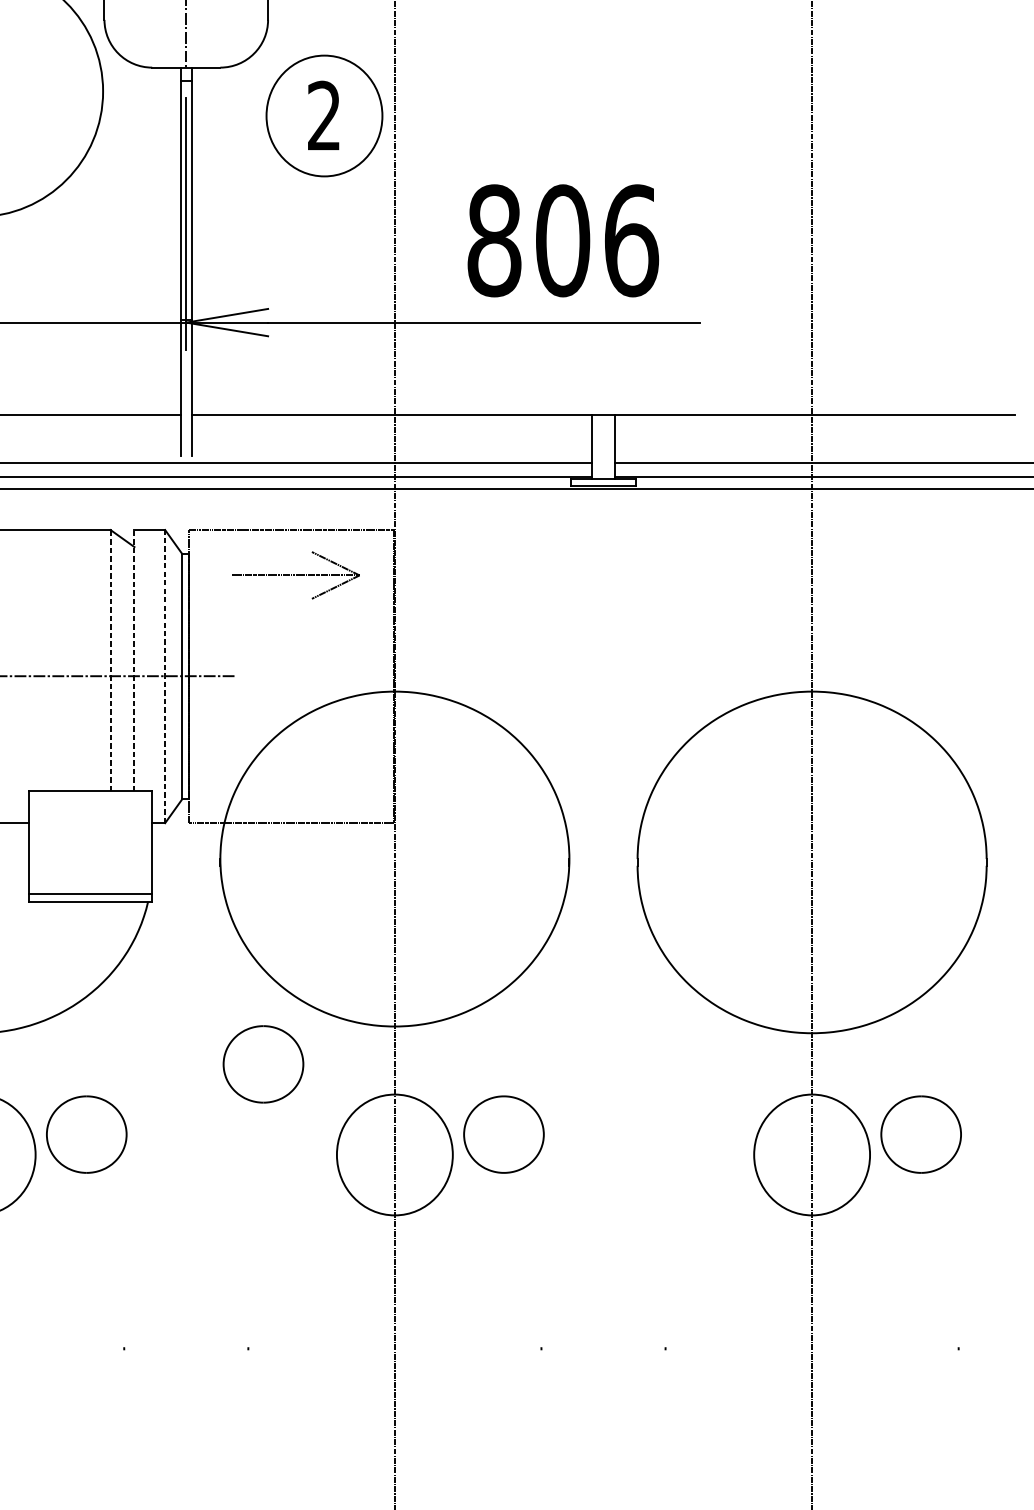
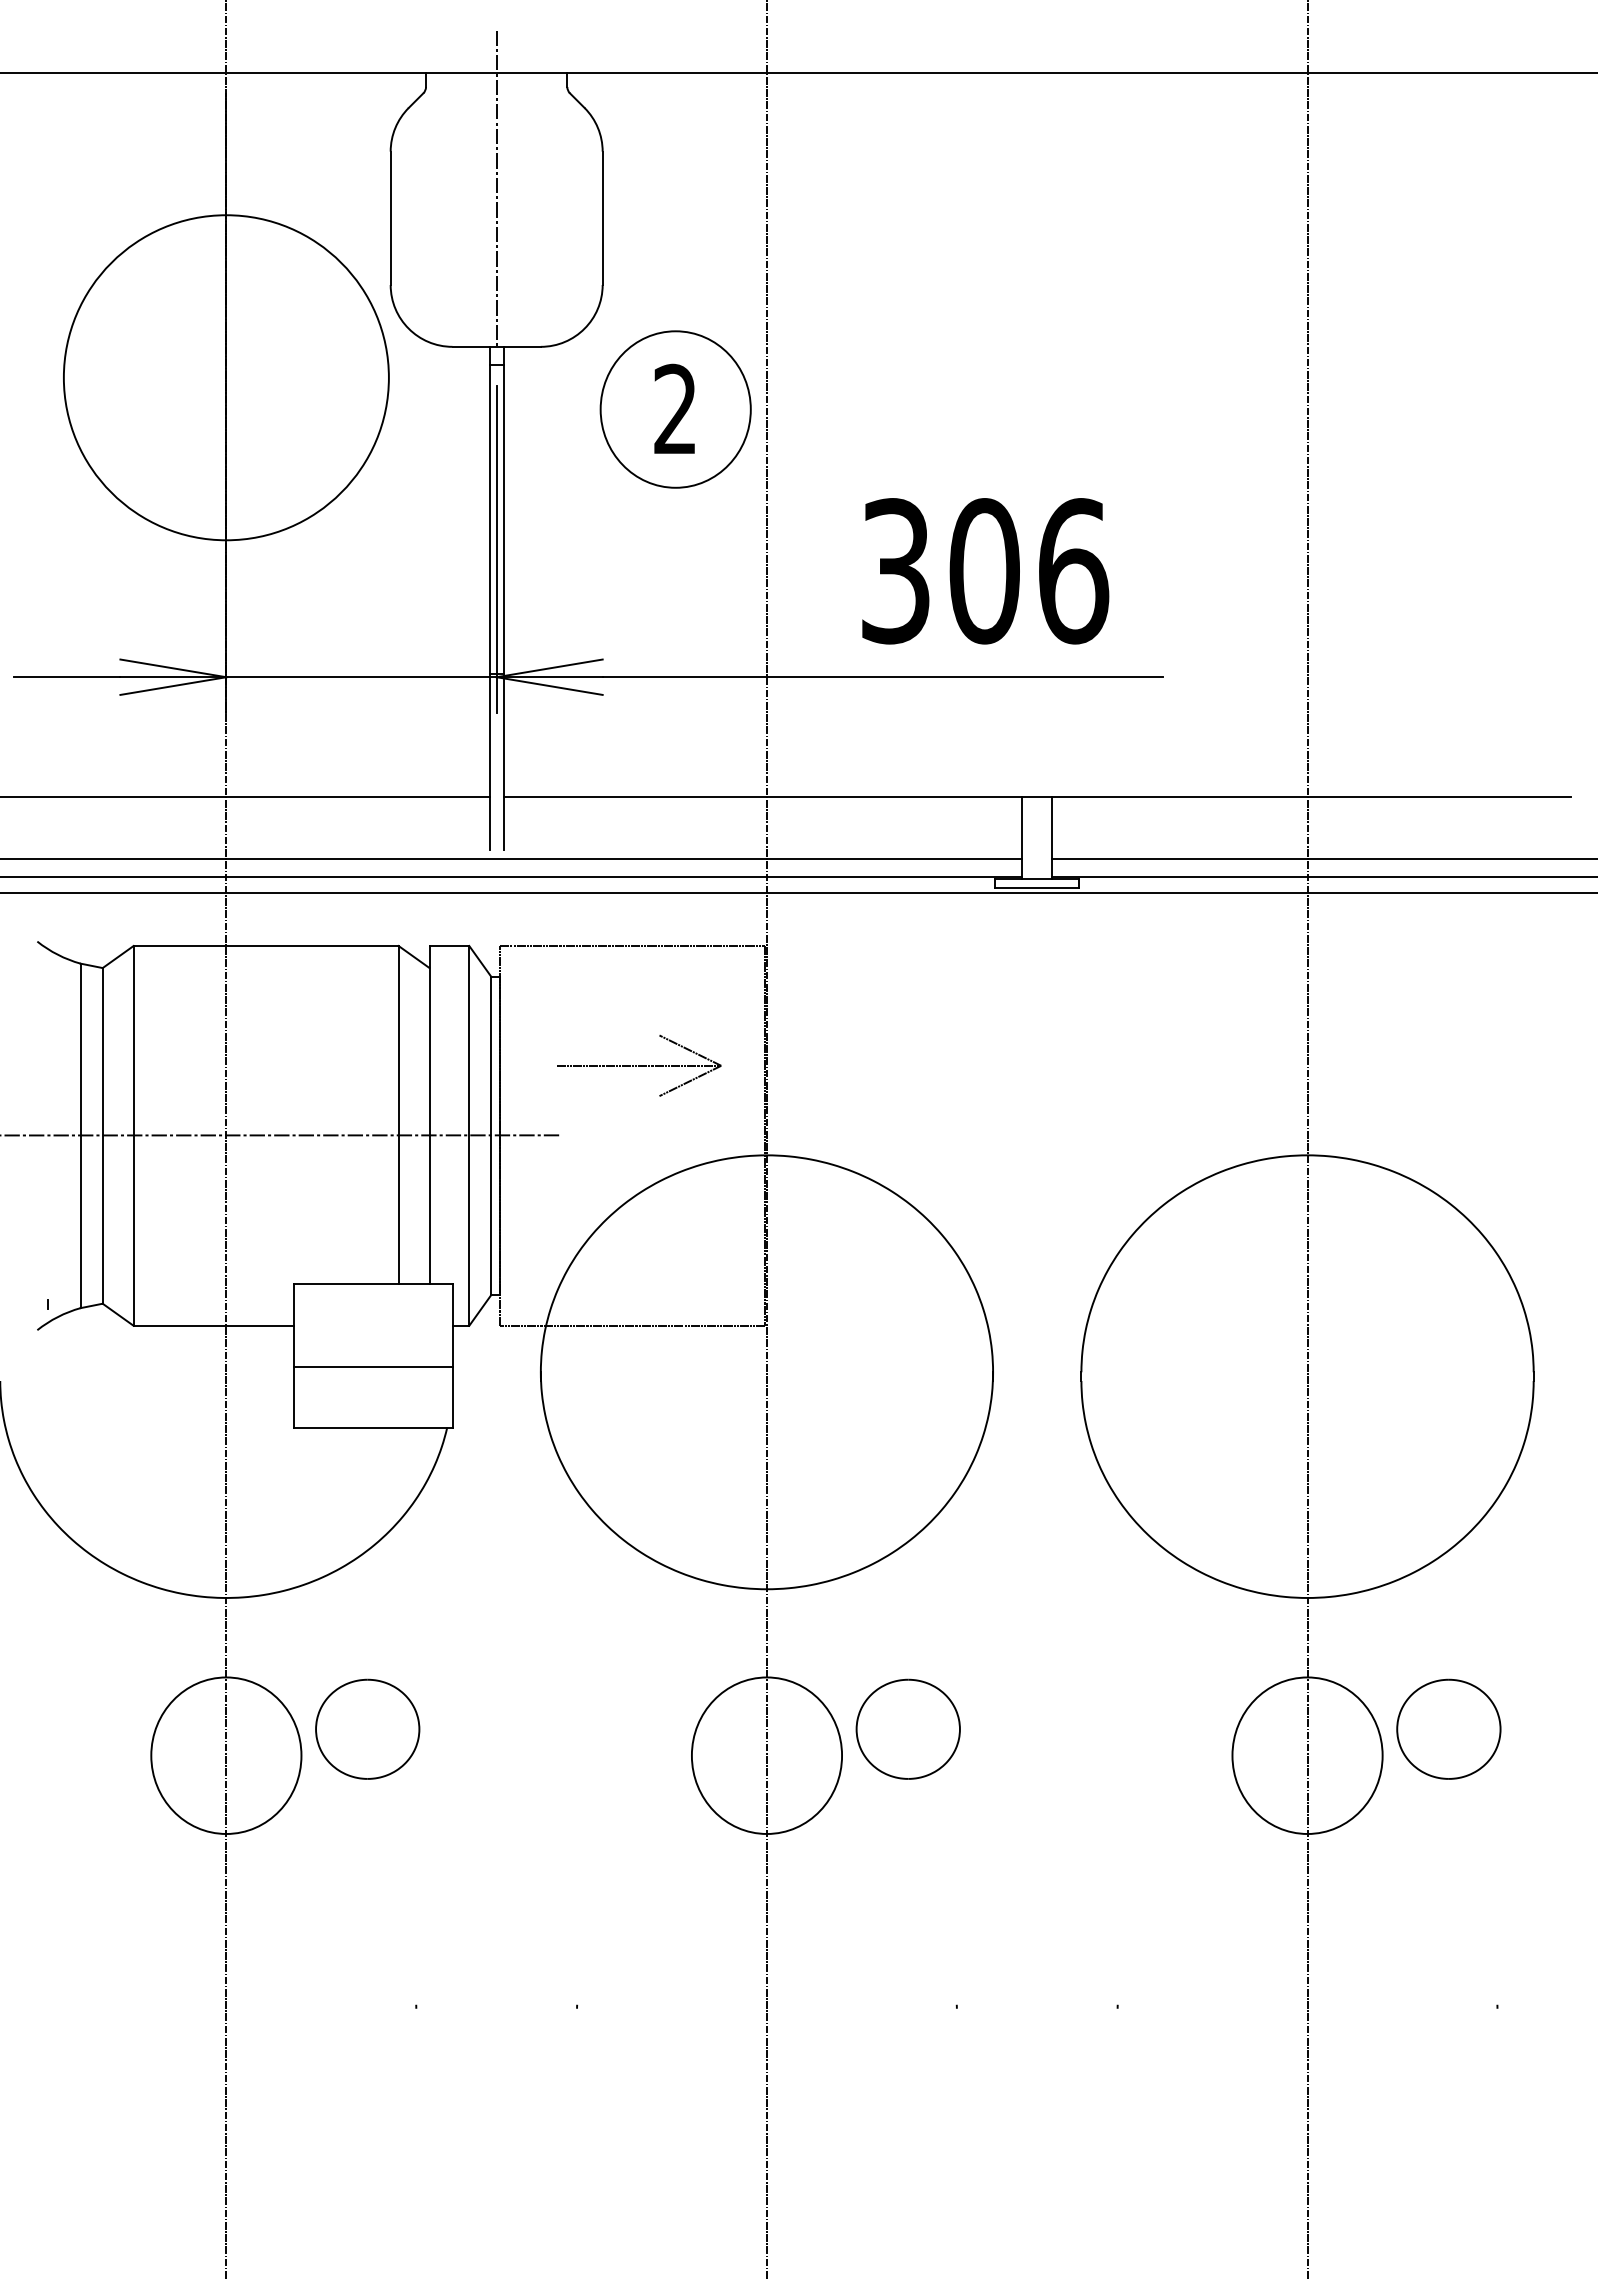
text: (494, 241) -> (895, 571), 806 -> 306
part: (296, 575) -> (639, 1065), moved
line: (110, 660) -> (398, 1114), dashed -> solid
line: (134, 660) -> (429, 1114), dashed -> solid
line: (165, 676) -> (469, 1135), dashed -> solid
line: (90, 894) -> (372, 1367), moved
part: (263, 1063) -> (596, 1637), removed

